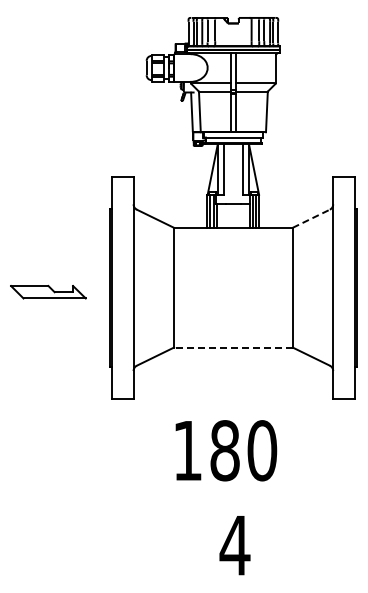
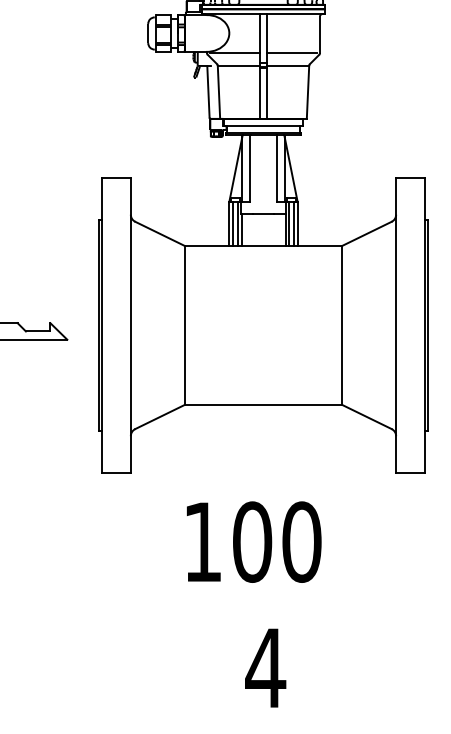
line: (311, 218) -> (367, 233), dashed -> solid
line: (232, 347) -> (262, 404), dashed -> solid
text: (224, 450) -> (251, 541), 180 -> 100

